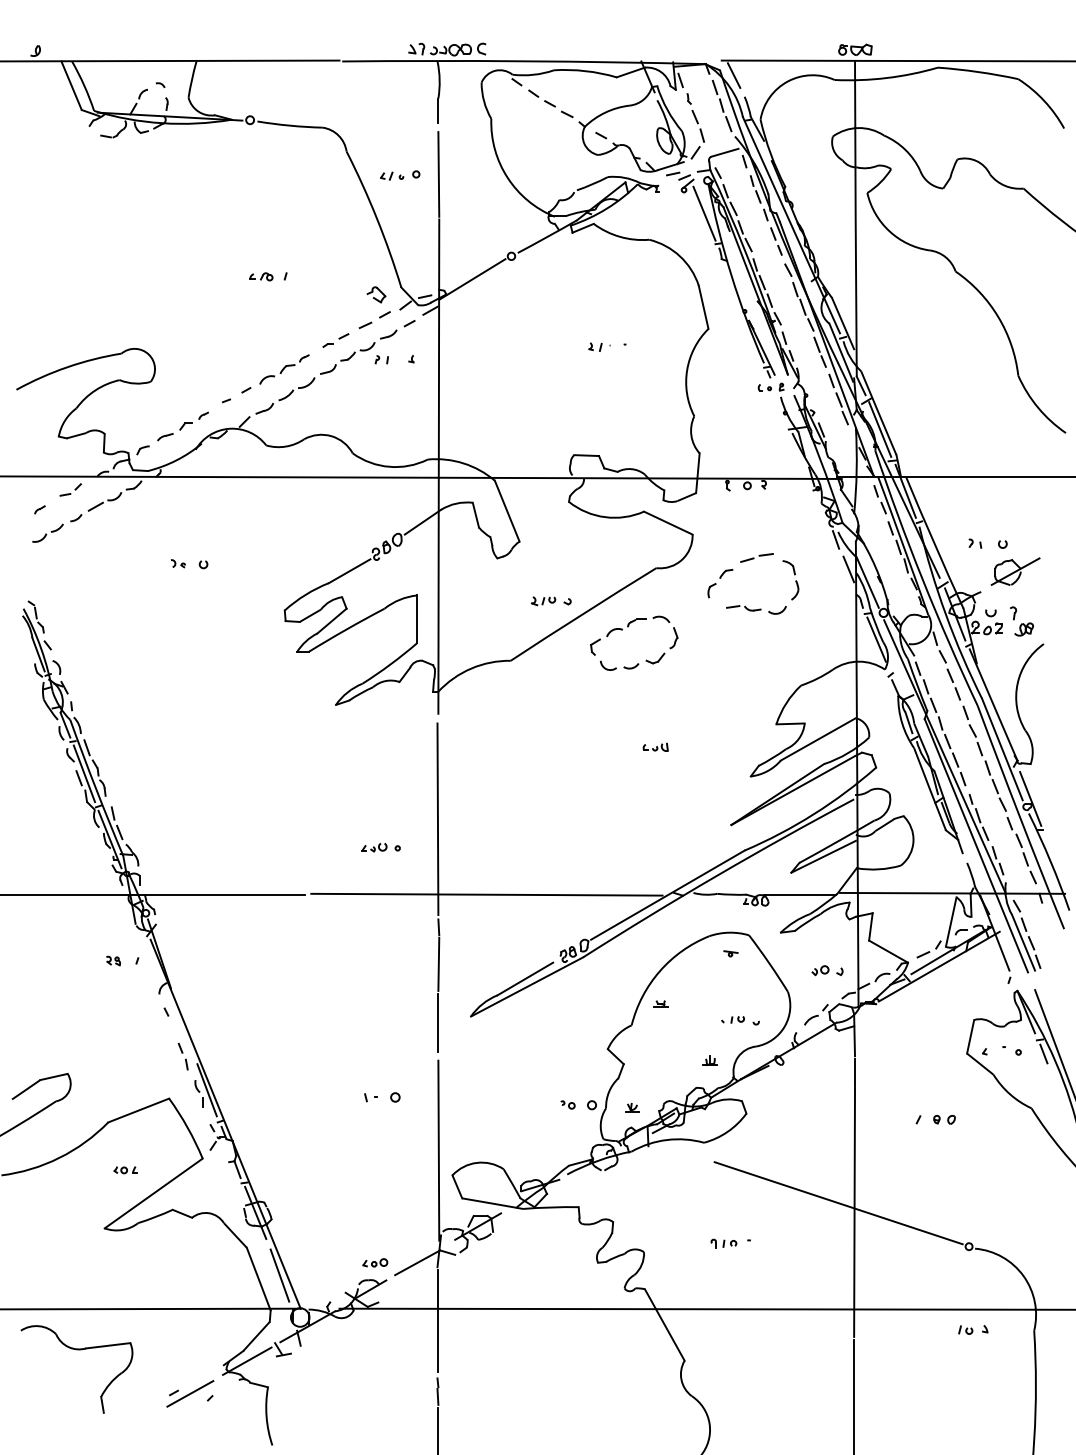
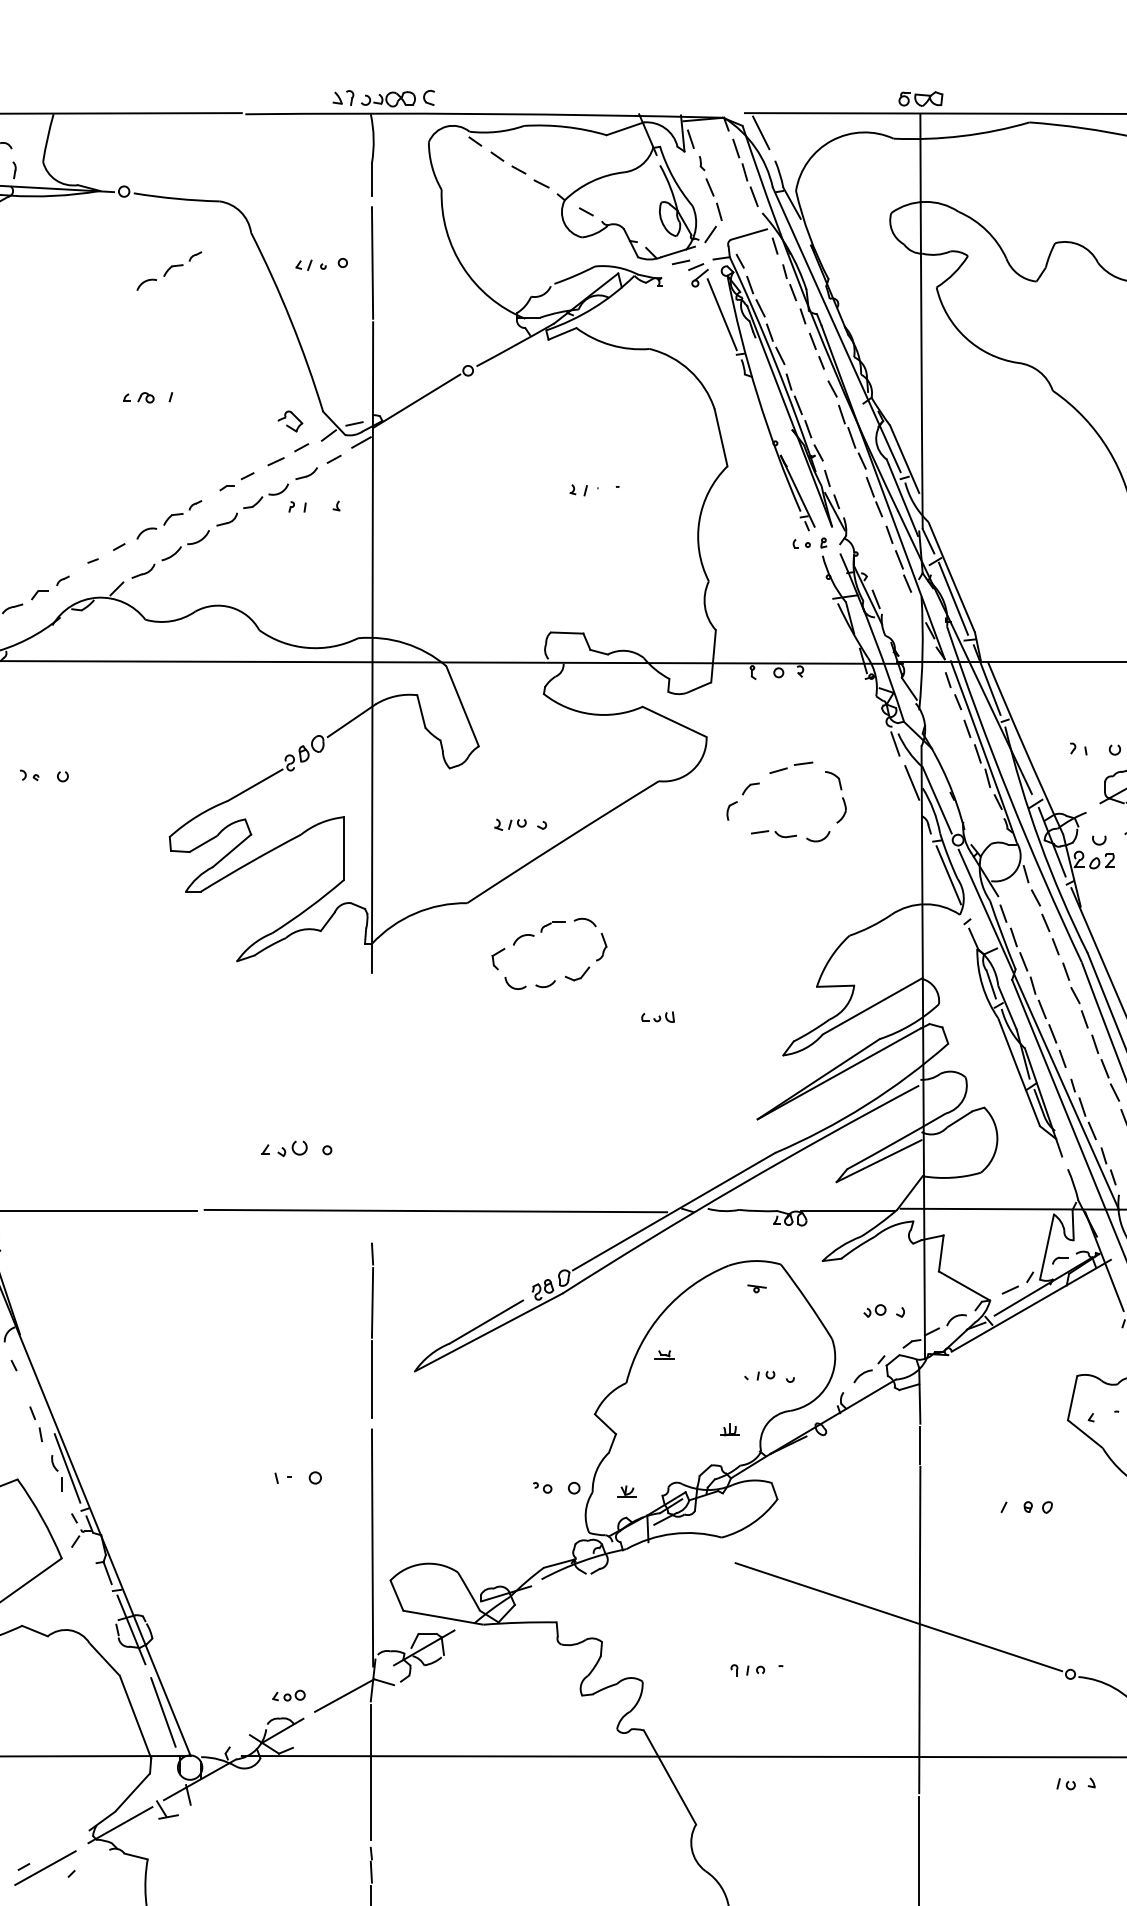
part: (284, 180) -> (169, 270), added
part: (628, 627) -> (541, 933), moved
line: (437, 819) -> (370, 1112), removed
part: (380, 847) -> (295, 1148), size x1.4

